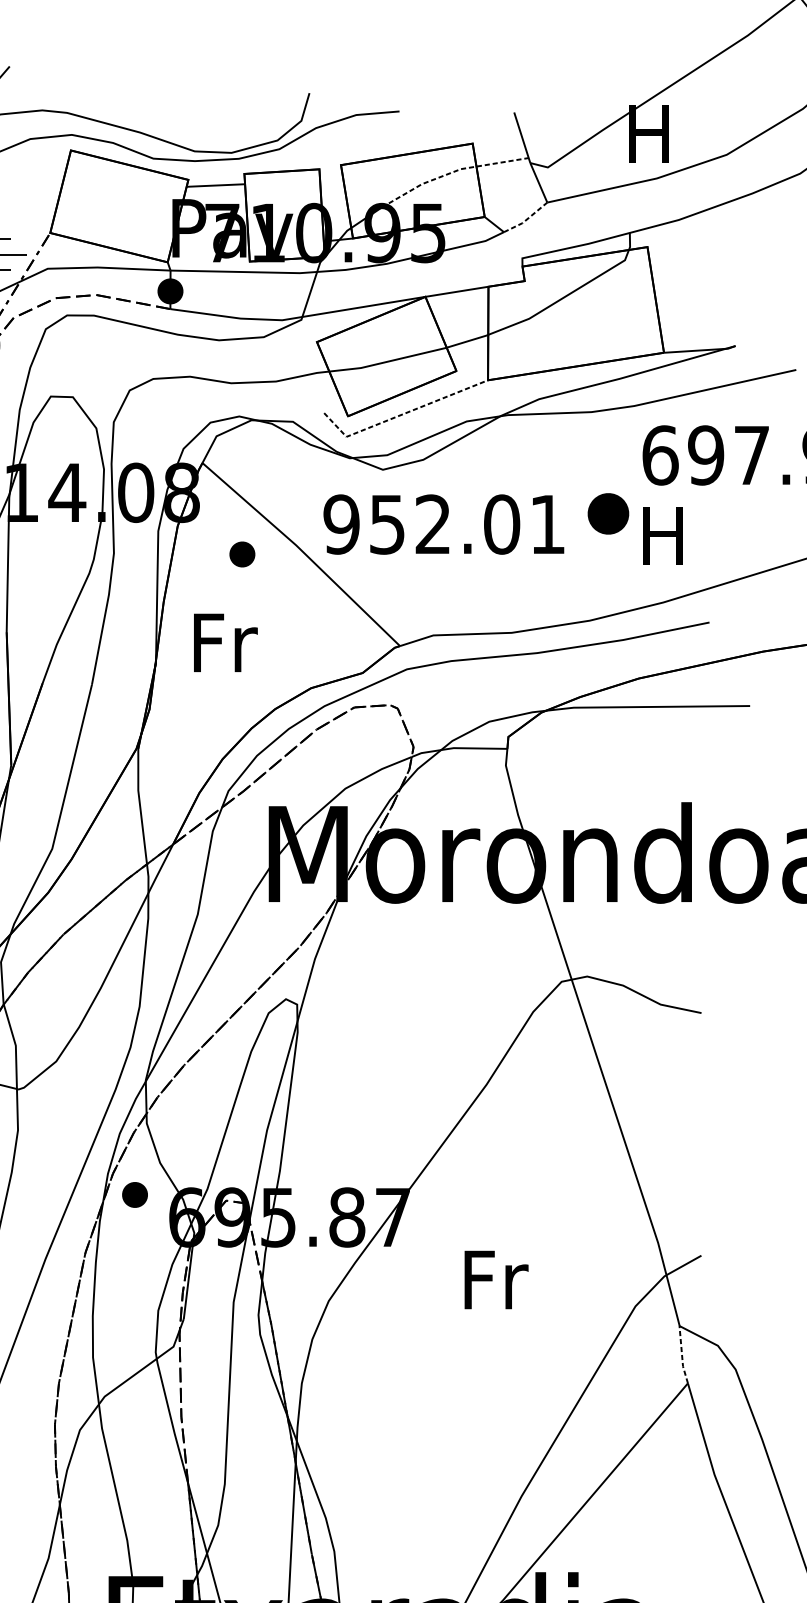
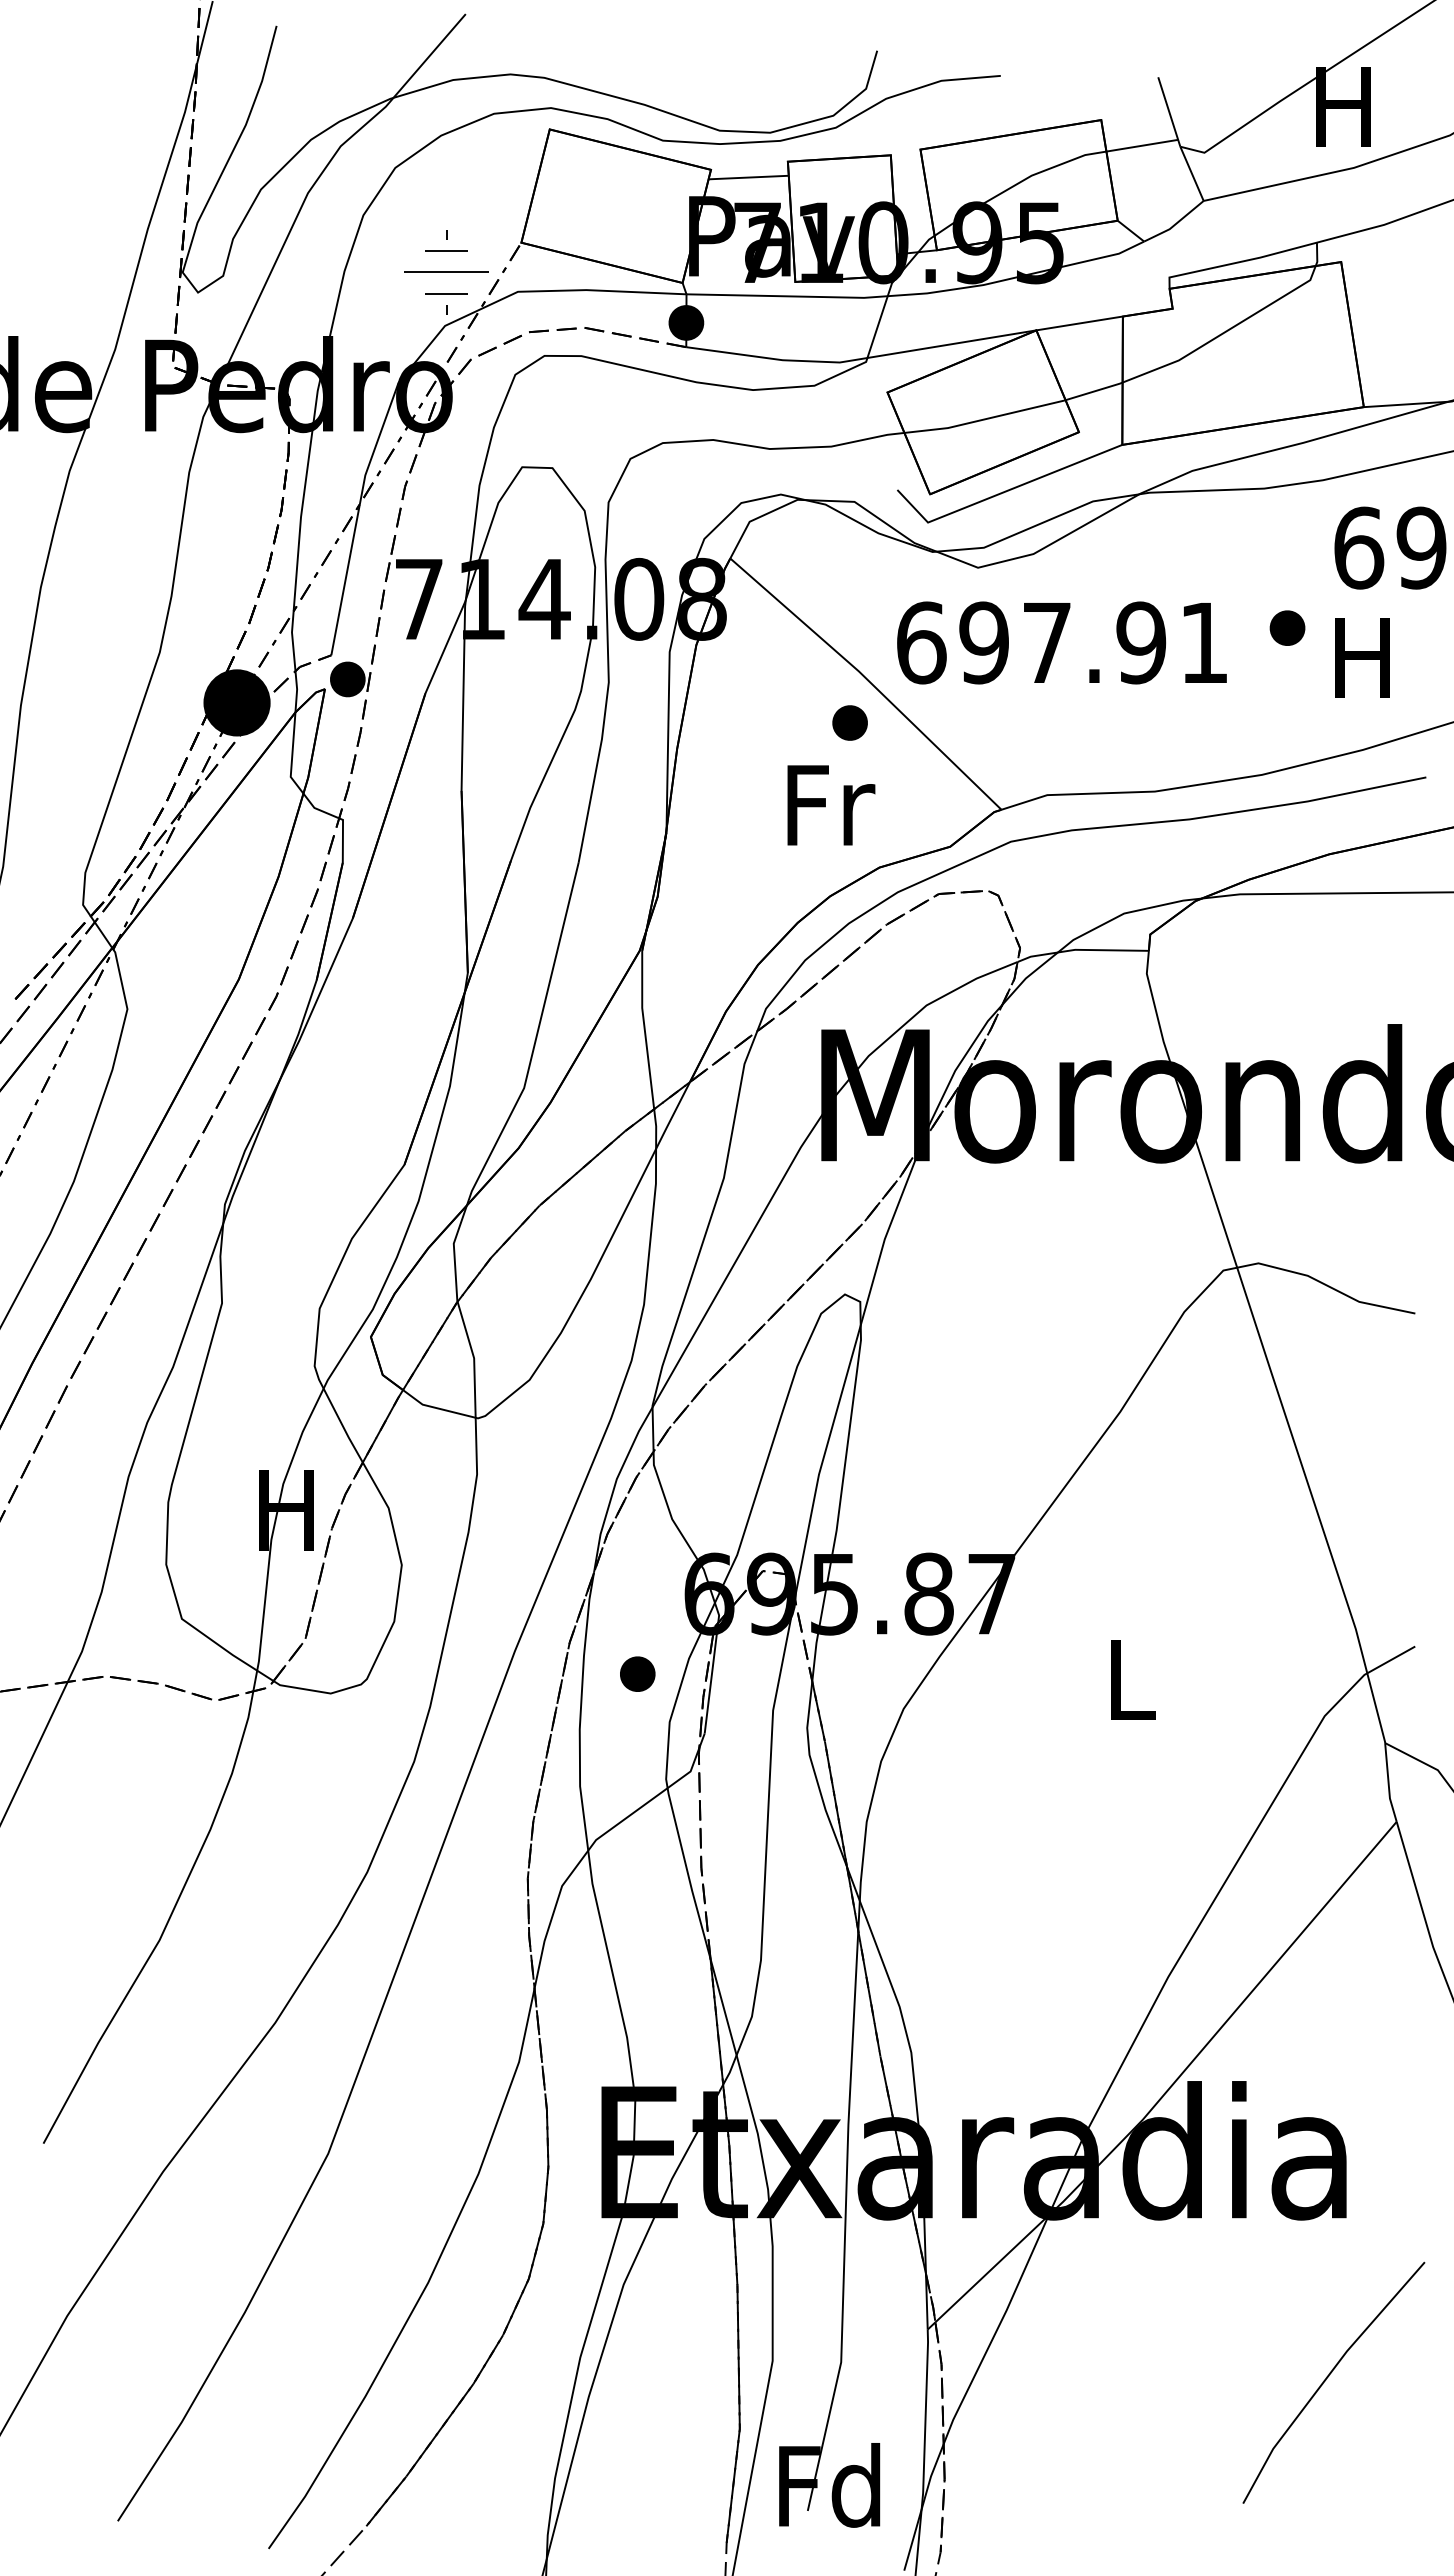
line: (452, 172) -> (1073, 159), dashed -> solid
line: (526, 219) -> (1175, 224), dashed -> solid
line: (401, 414) -> (1003, 492), dashed -> solid
part: (608, 513) -> (1287, 627), size x0.62
text: (421, 524) -> (1031, 642), 952.01 -> 697.91
part: (241, 554) -> (849, 722), moved
text: (225, 642) -> (831, 805), moved
part: (134, 1194) -> (637, 1673), moved
text: (496, 1279) -> (1133, 1679), Fr -> L
line: (681, 1355) -> (1388, 1783), dashed -> solid

